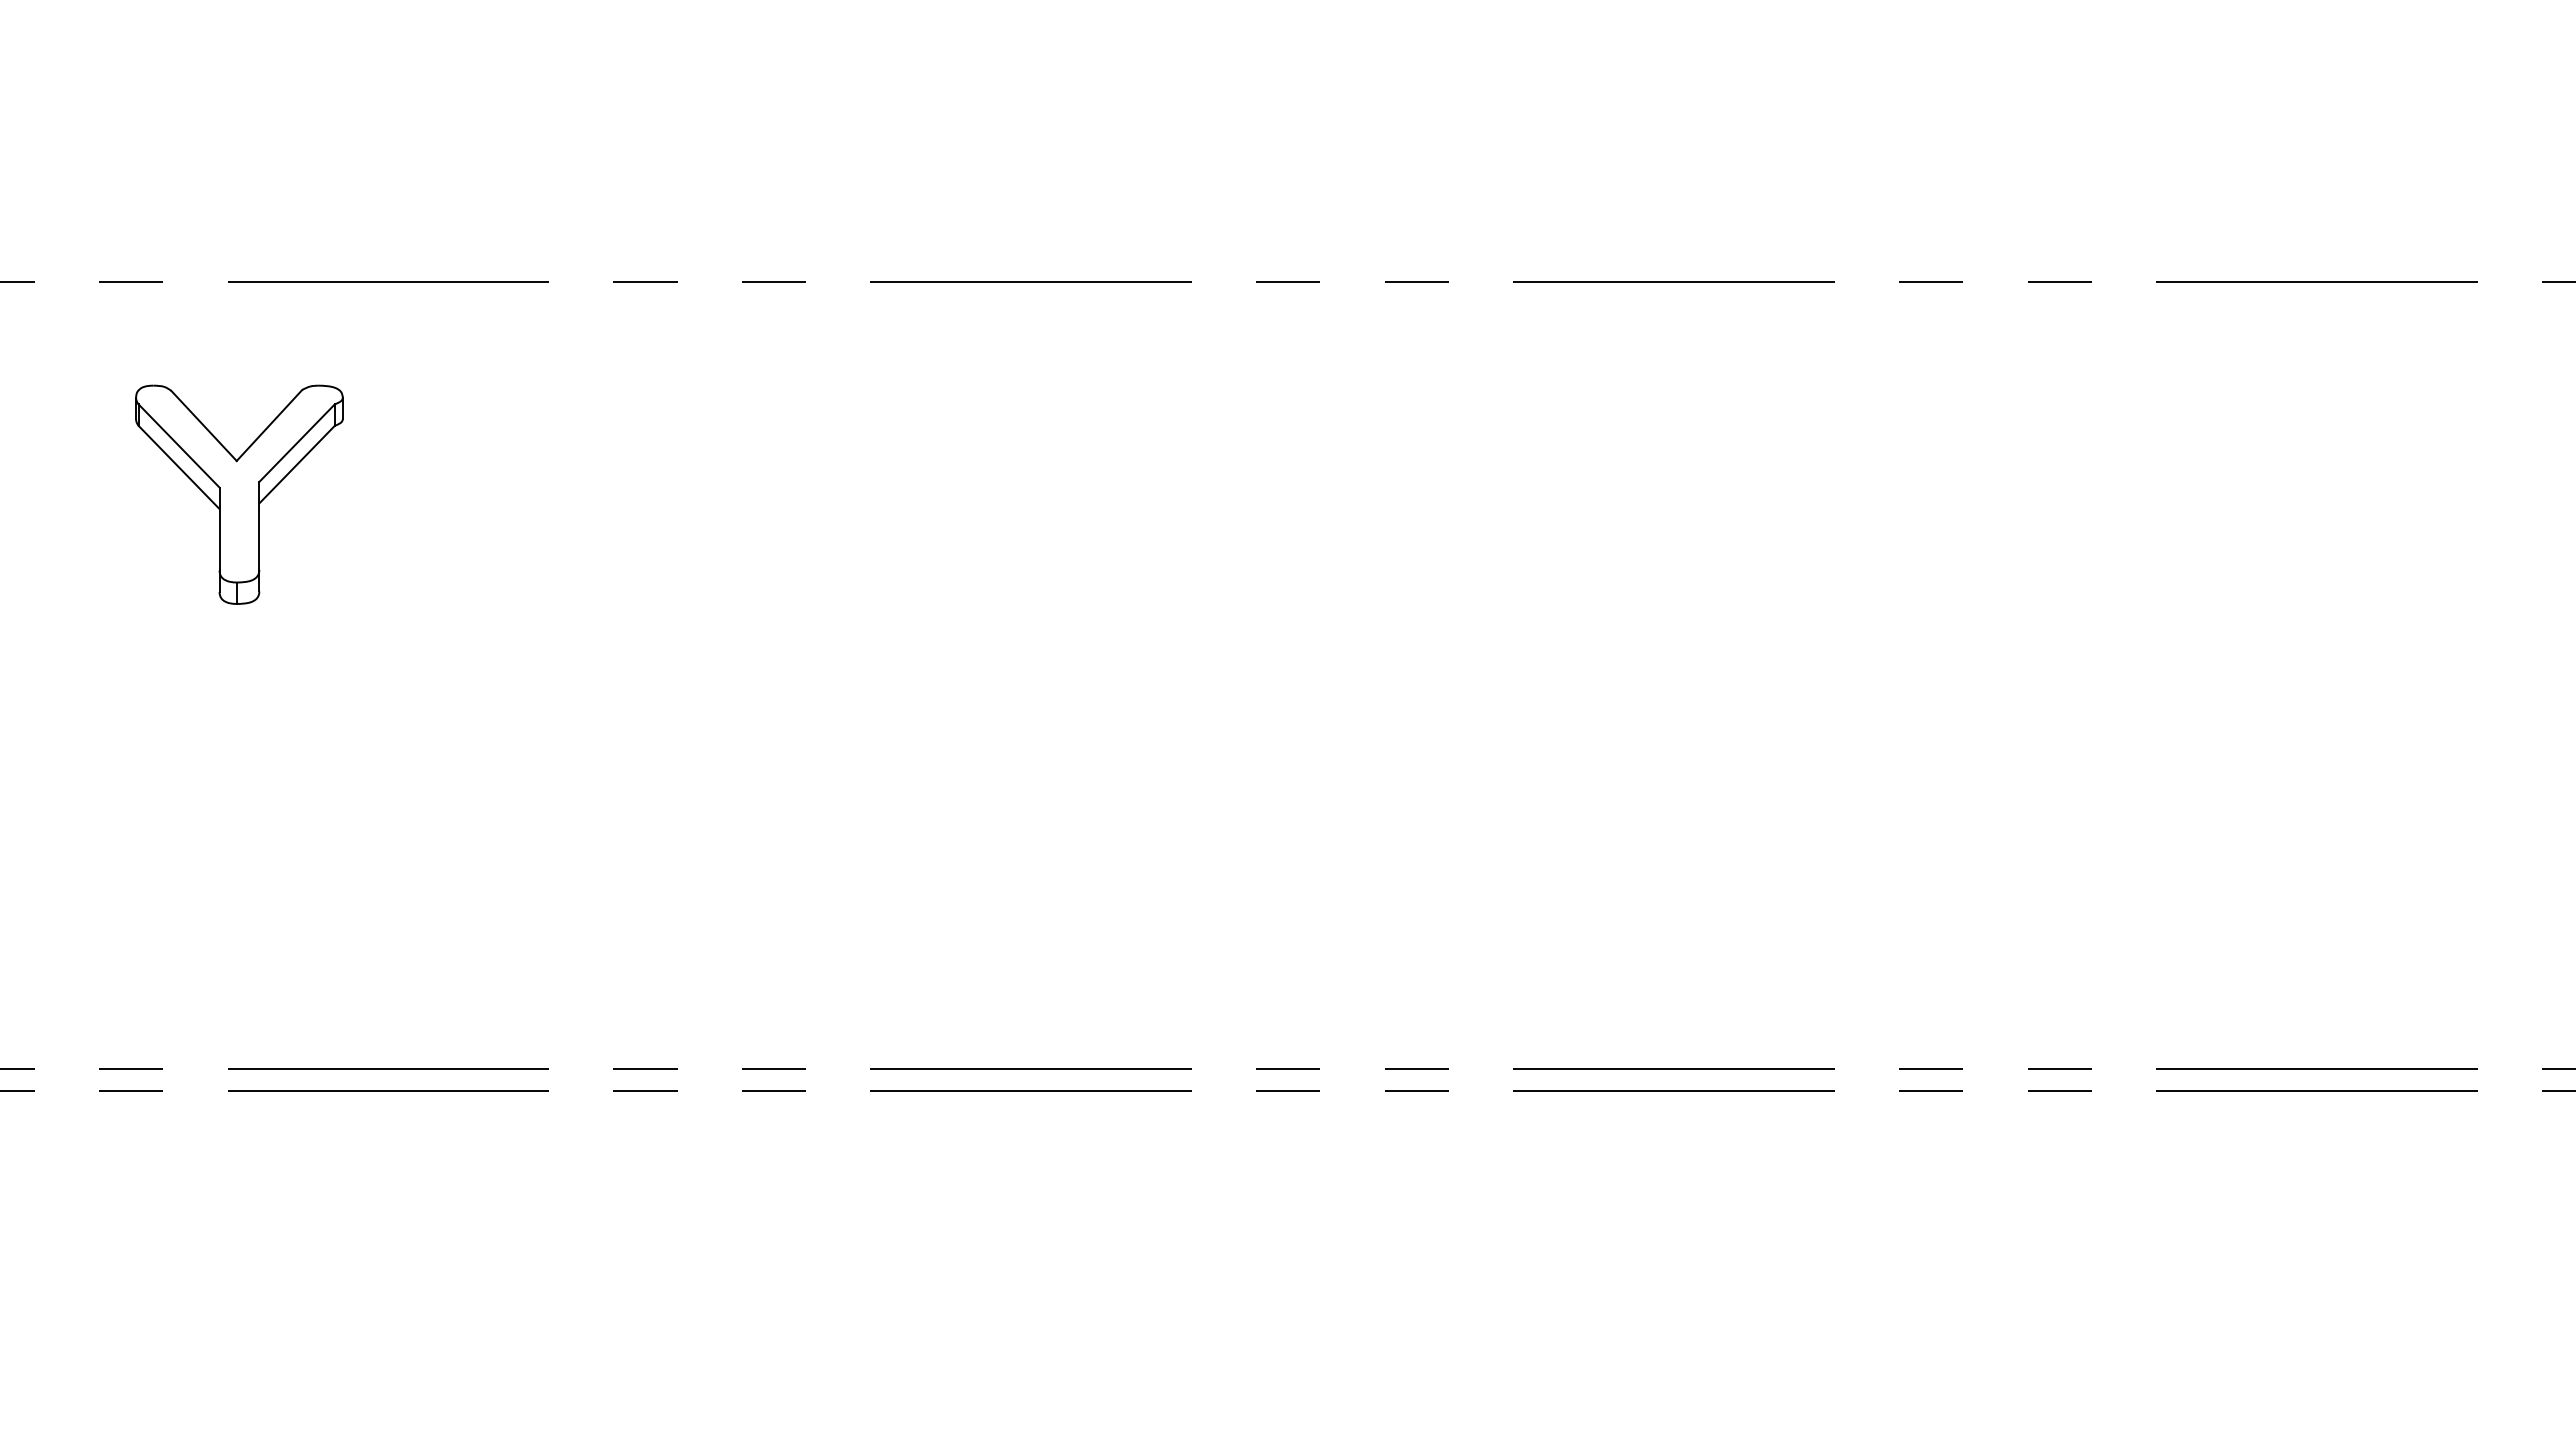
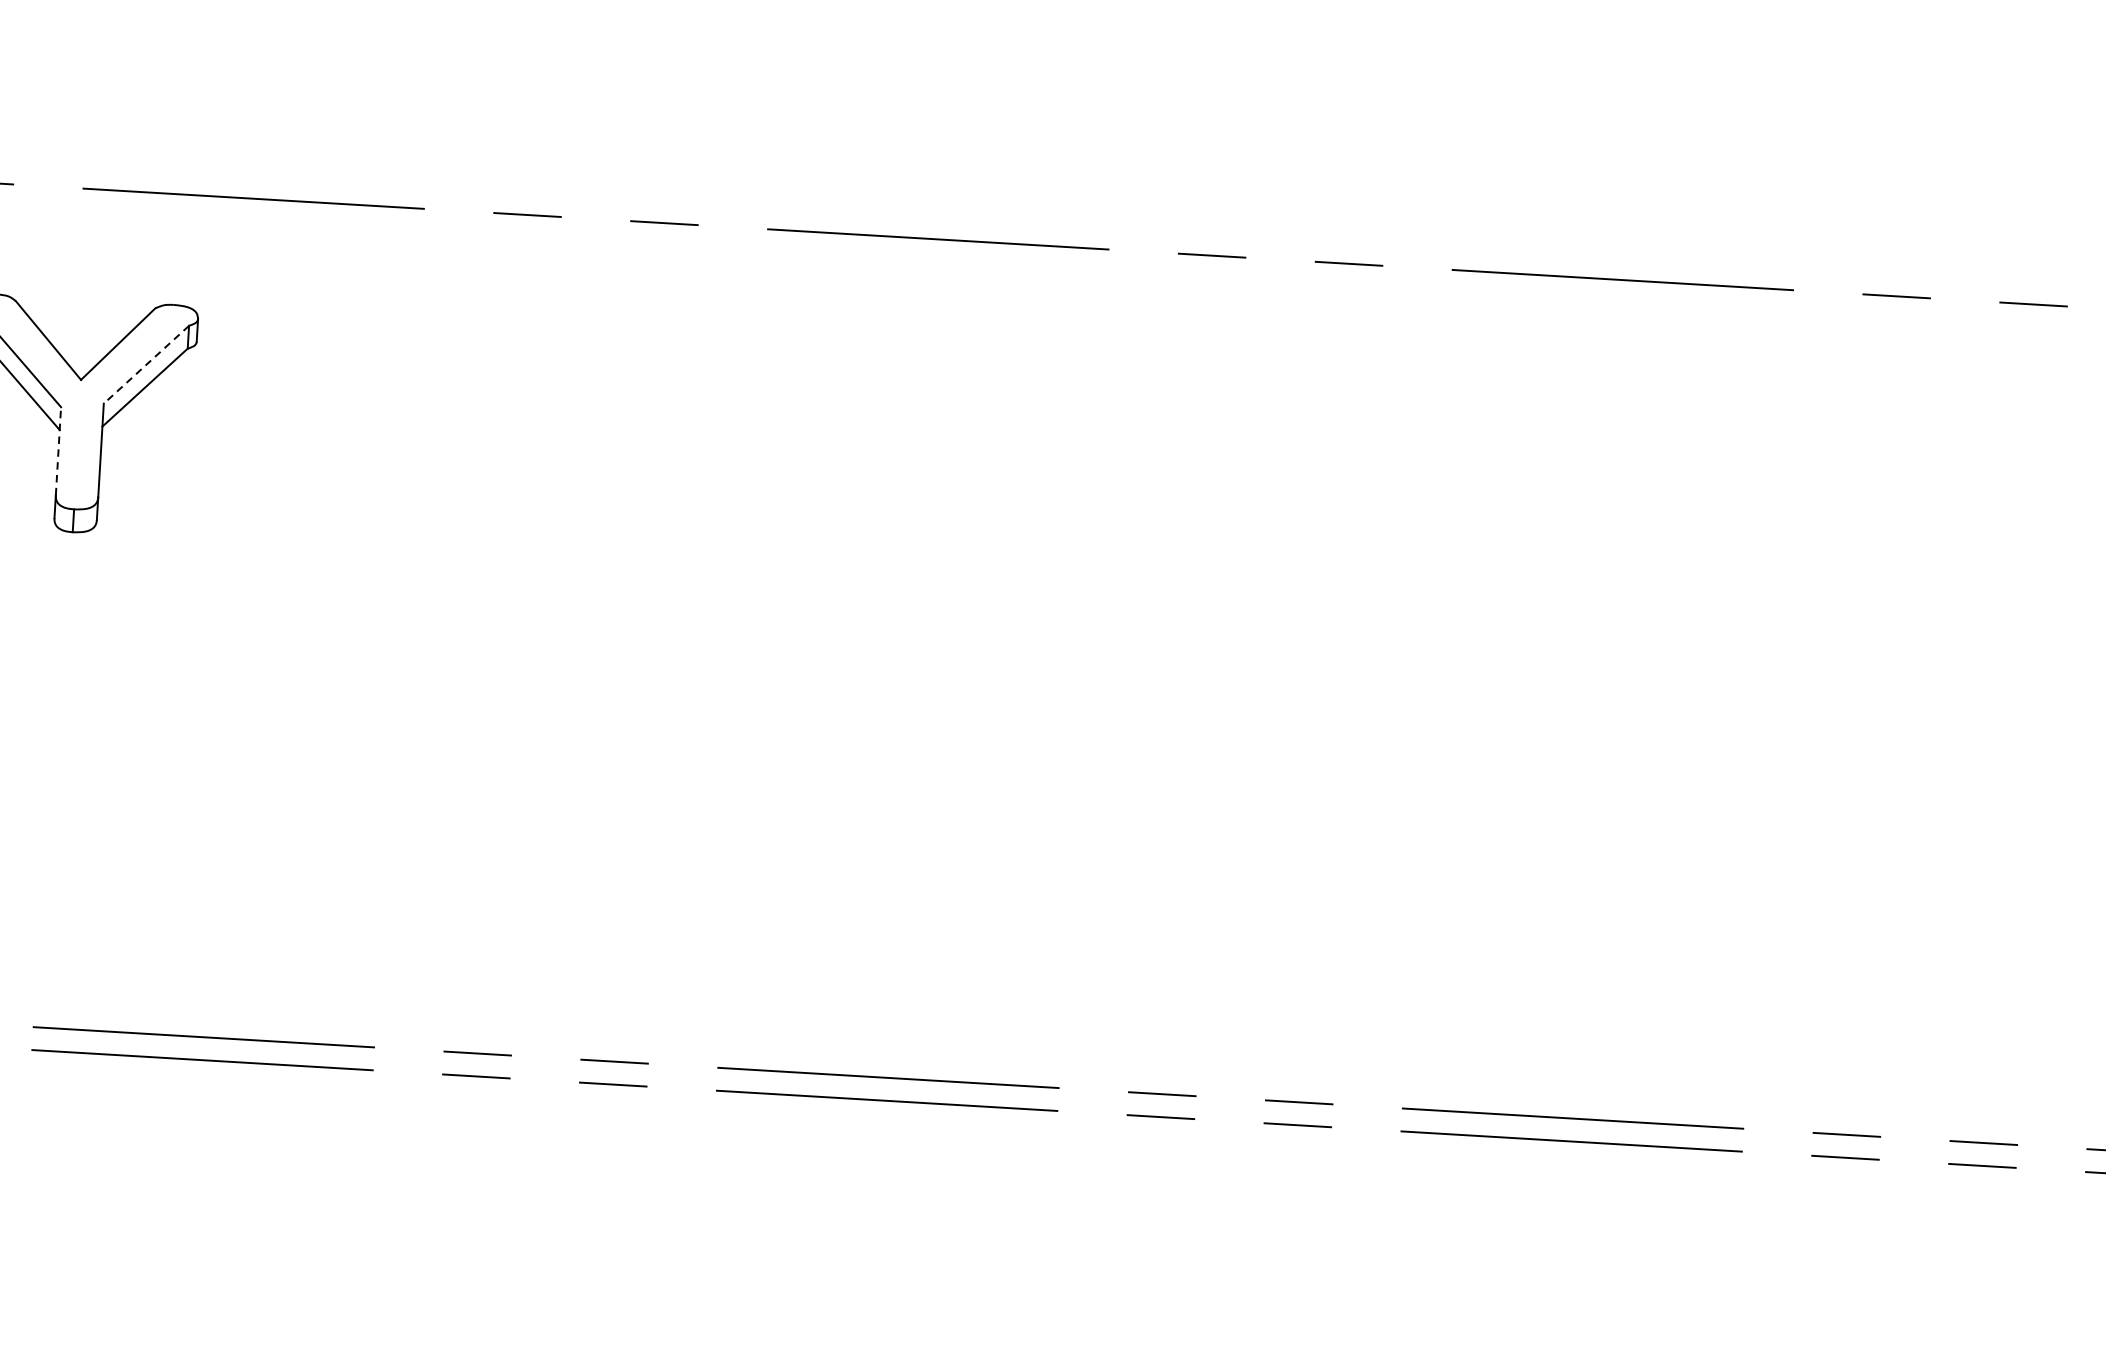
line: (296, 443) -> (145, 365), solid -> dashed
line: (219, 528) -> (58, 450), solid -> dashed

